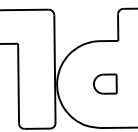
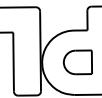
part: (104, 84) -> (77, 62), size x1.67

